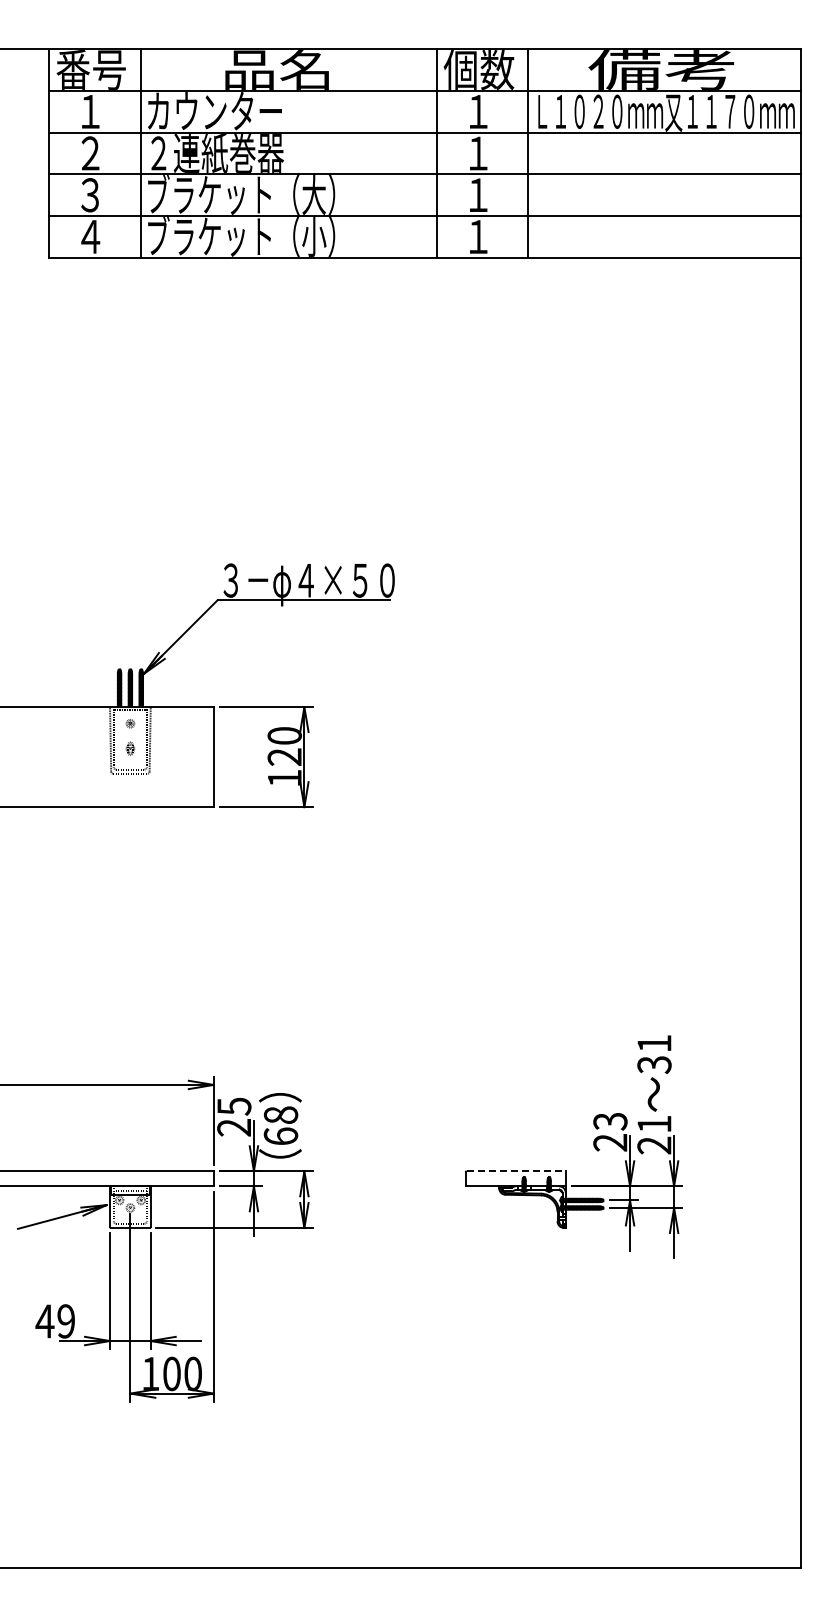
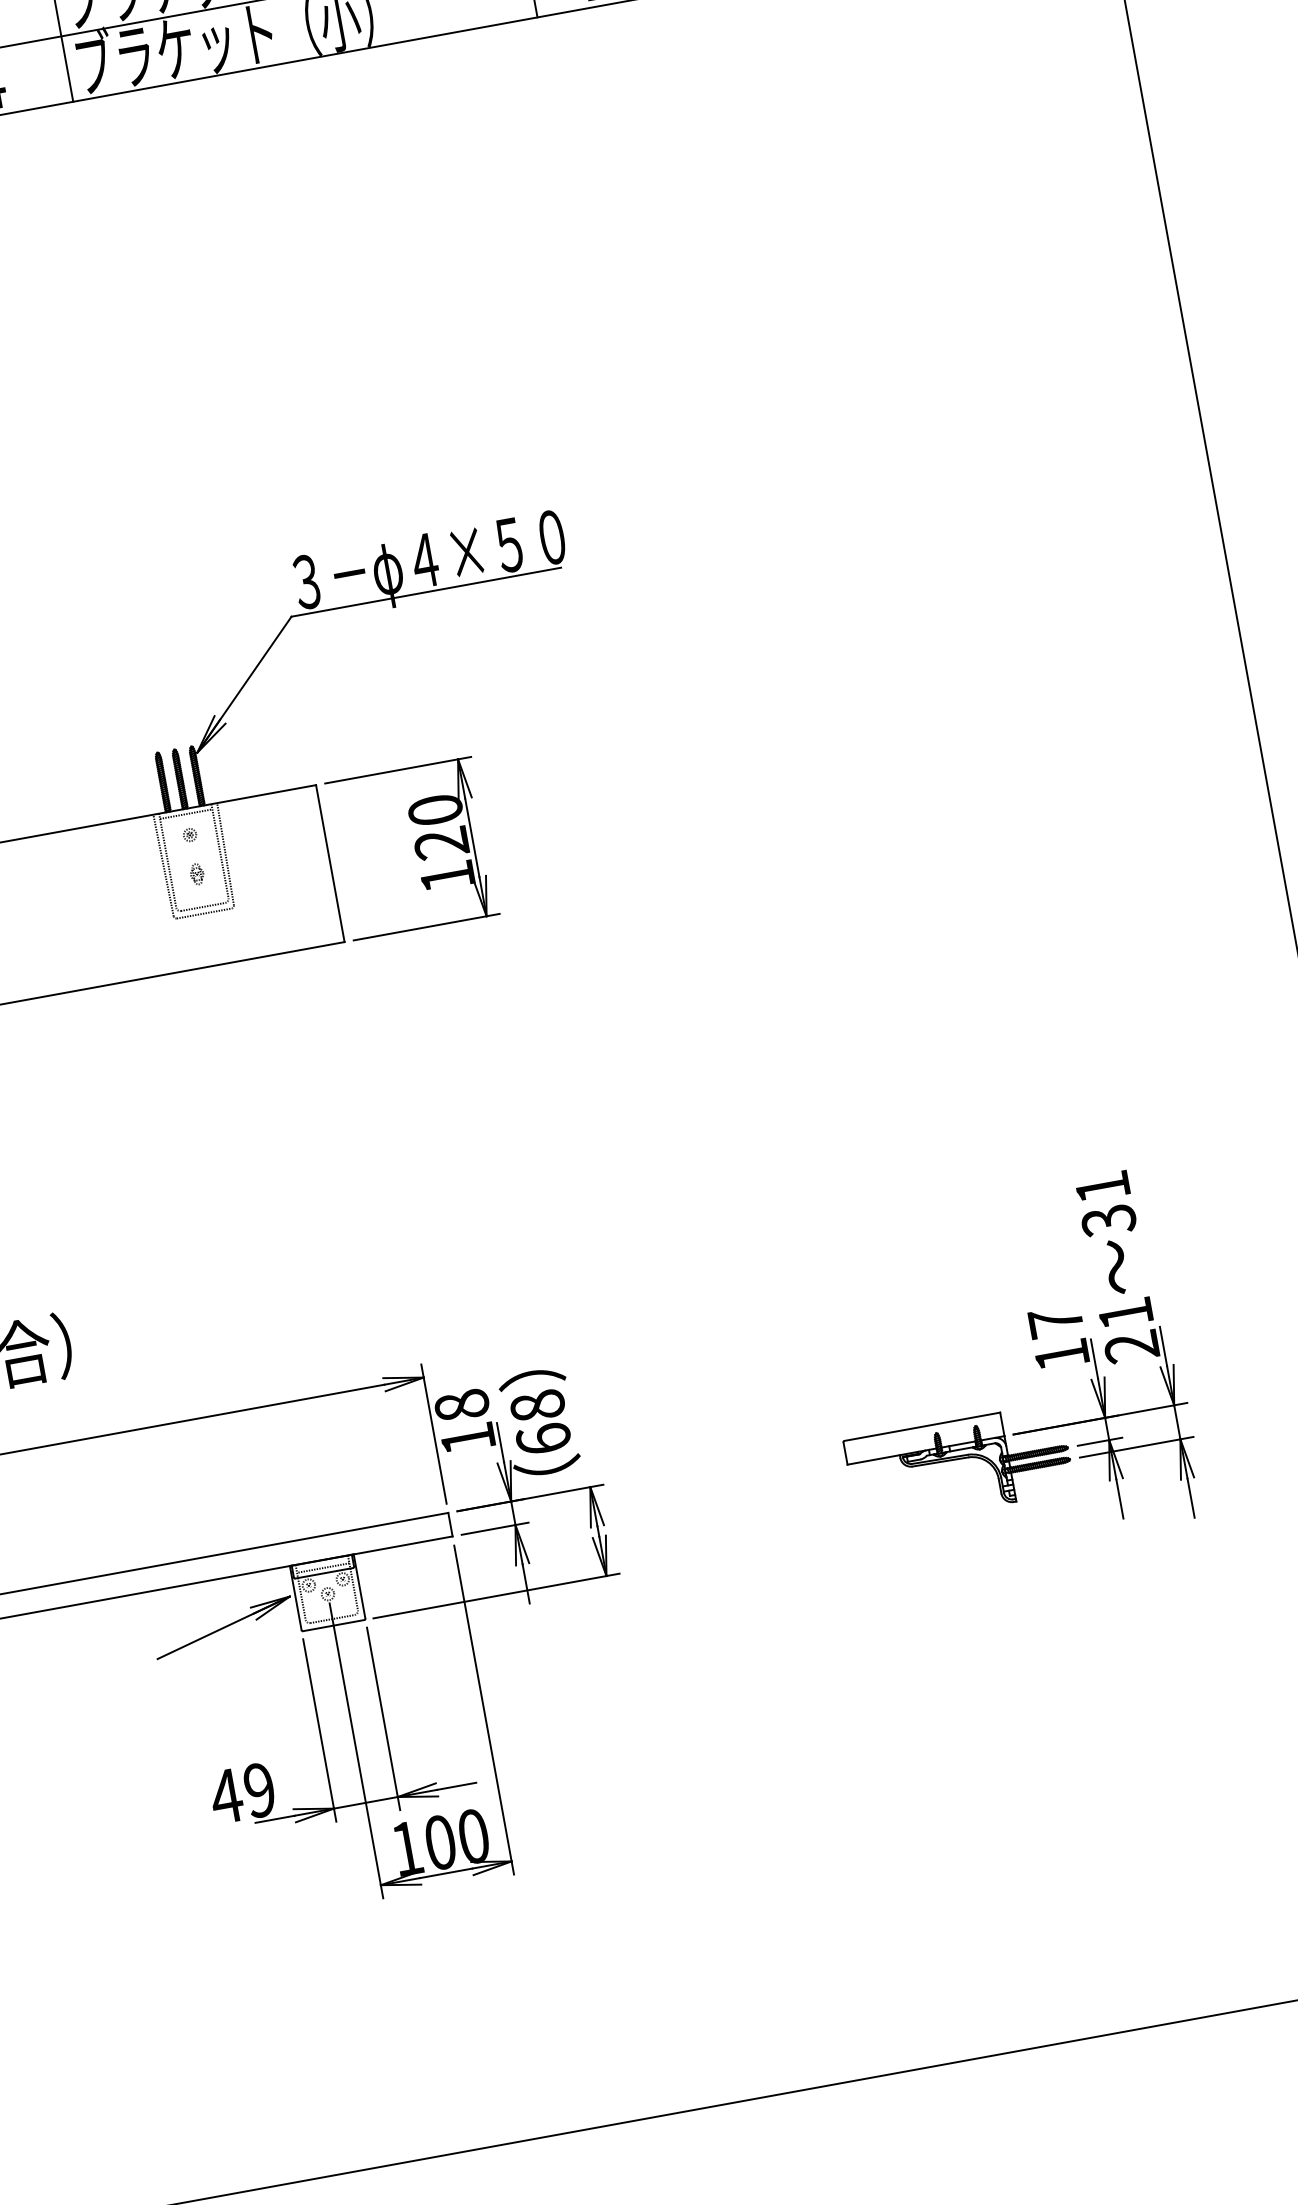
text: (234, 1116) -> (465, 1421), 25 -> 18
text: (610, 1131) -> (1058, 1337), 23 -> 17
line: (516, 1171) -> (922, 1427), dashed -> solid

